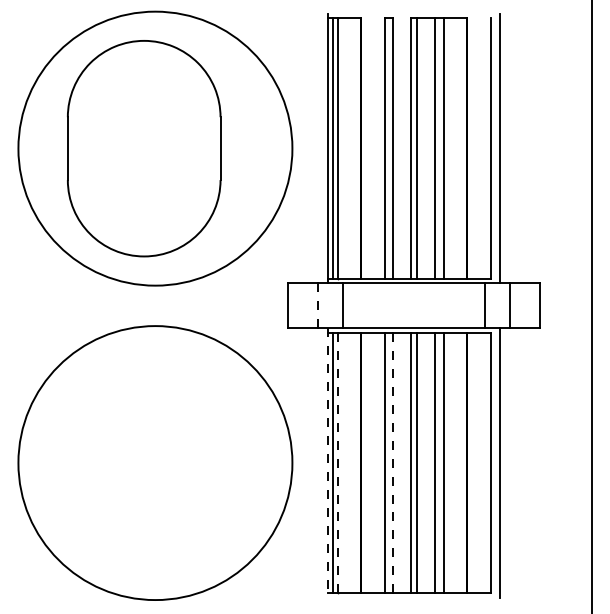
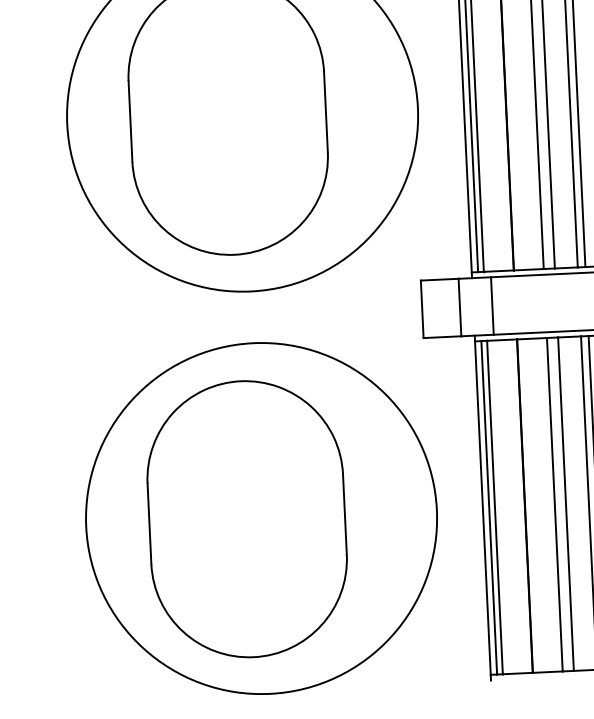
line: (317, 305) -> (459, 307), dashed -> solid
part: (144, 462) -> (247, 518), added
line: (328, 463) -> (483, 508), dashed -> solid
line: (337, 463) -> (494, 508), dashed -> solid
line: (393, 463) -> (566, 504), dashed -> solid

